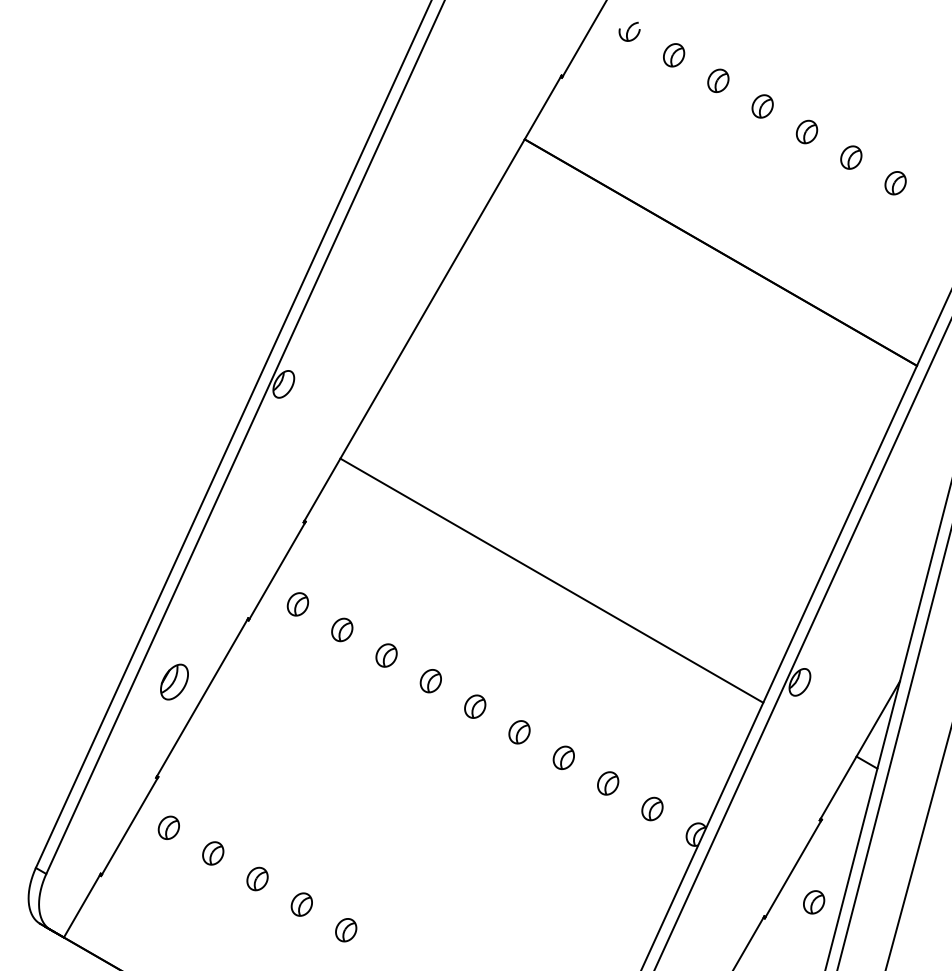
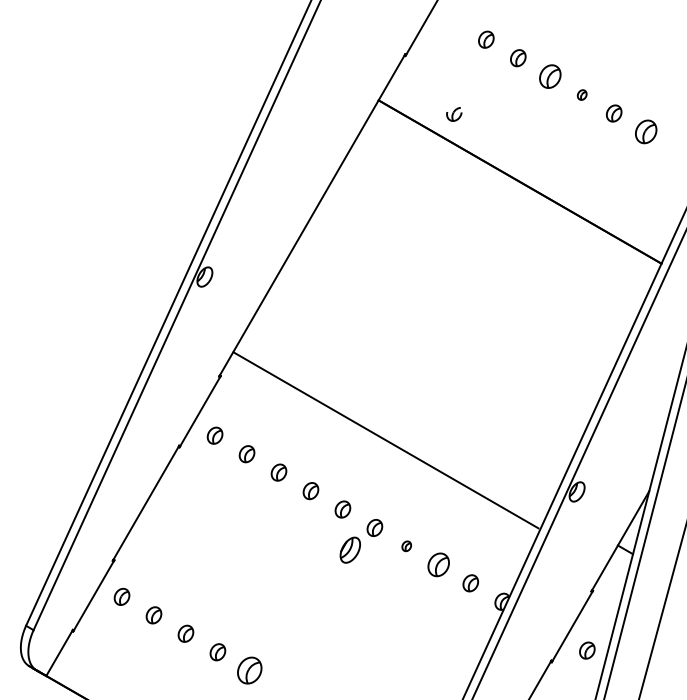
part: (629, 31) -> (454, 114), moved
part: (762, 106) -> (550, 76), size x1.4
part: (806, 131) -> (581, 94), size x0.6
part: (895, 183) -> (646, 132), size x1.4
line: (551, 580) -> (385, 440), moved
part: (174, 681) -> (350, 549), moved
part: (563, 757) -> (406, 546), size x0.6
part: (608, 783) -> (439, 564), size x1.4
part: (346, 930) -> (250, 670), size x1.6

